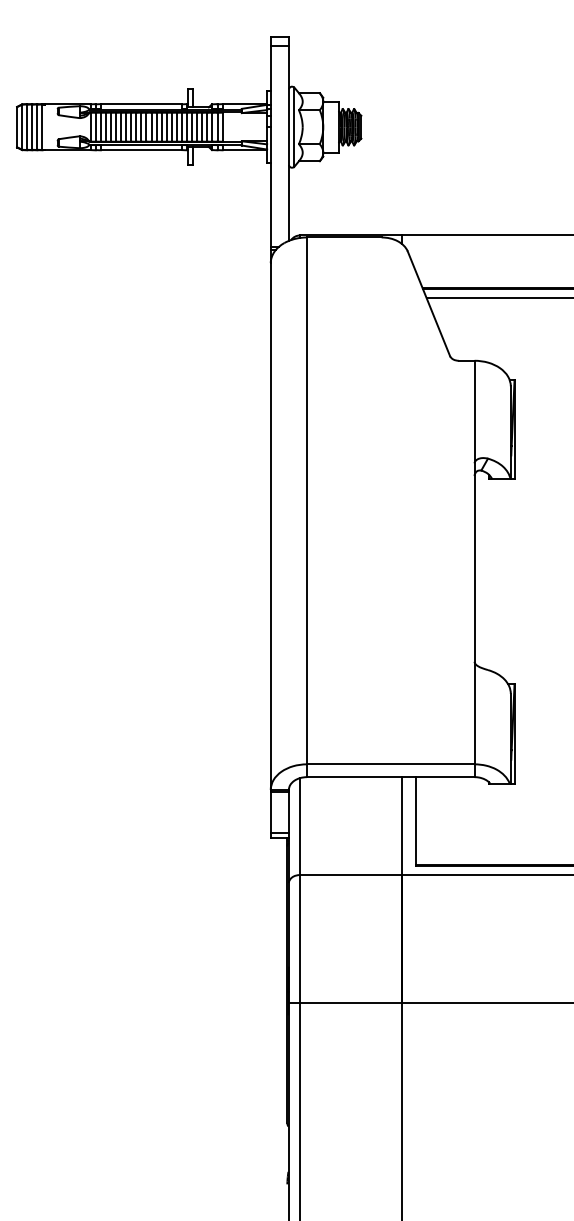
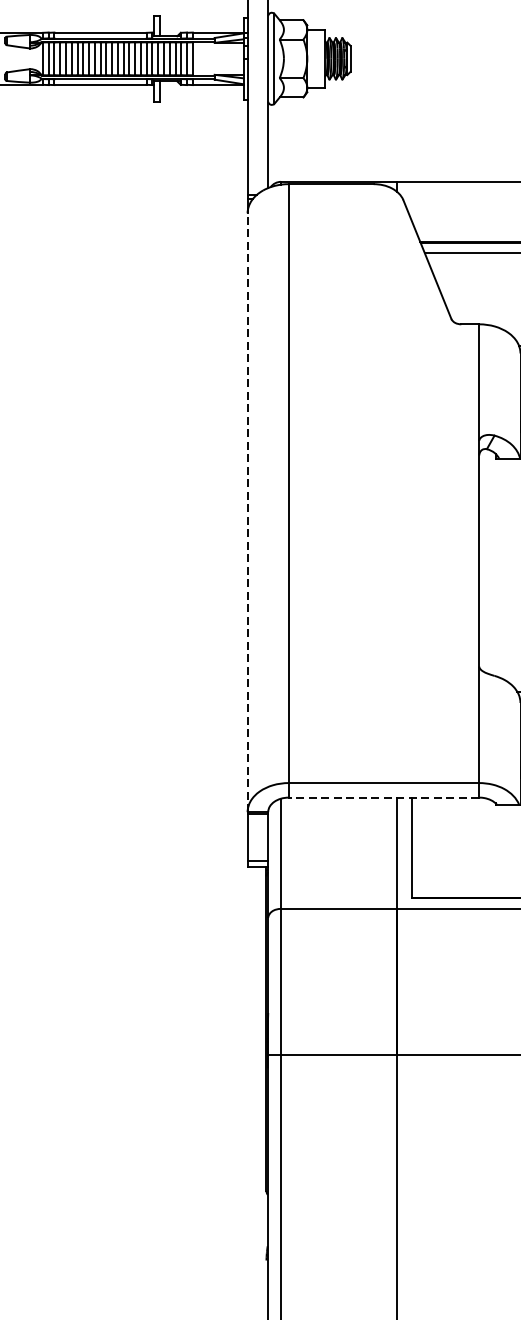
line: (270, 526) -> (247, 512), solid -> dashed
line: (390, 777) -> (383, 798), solid -> dashed

